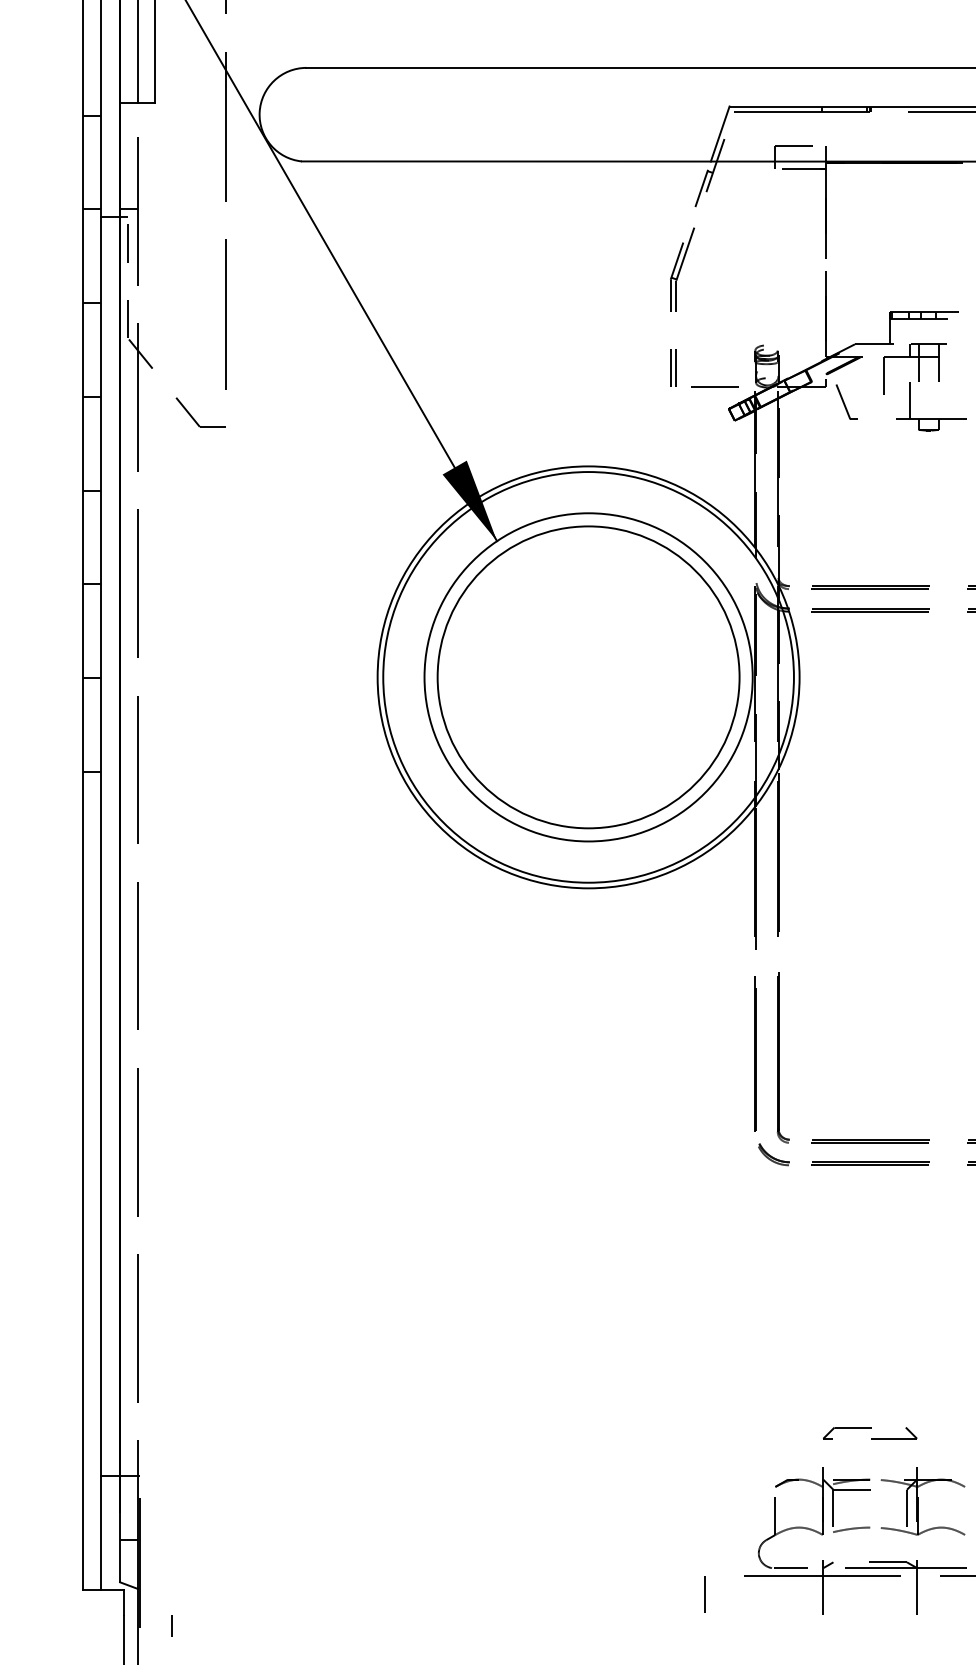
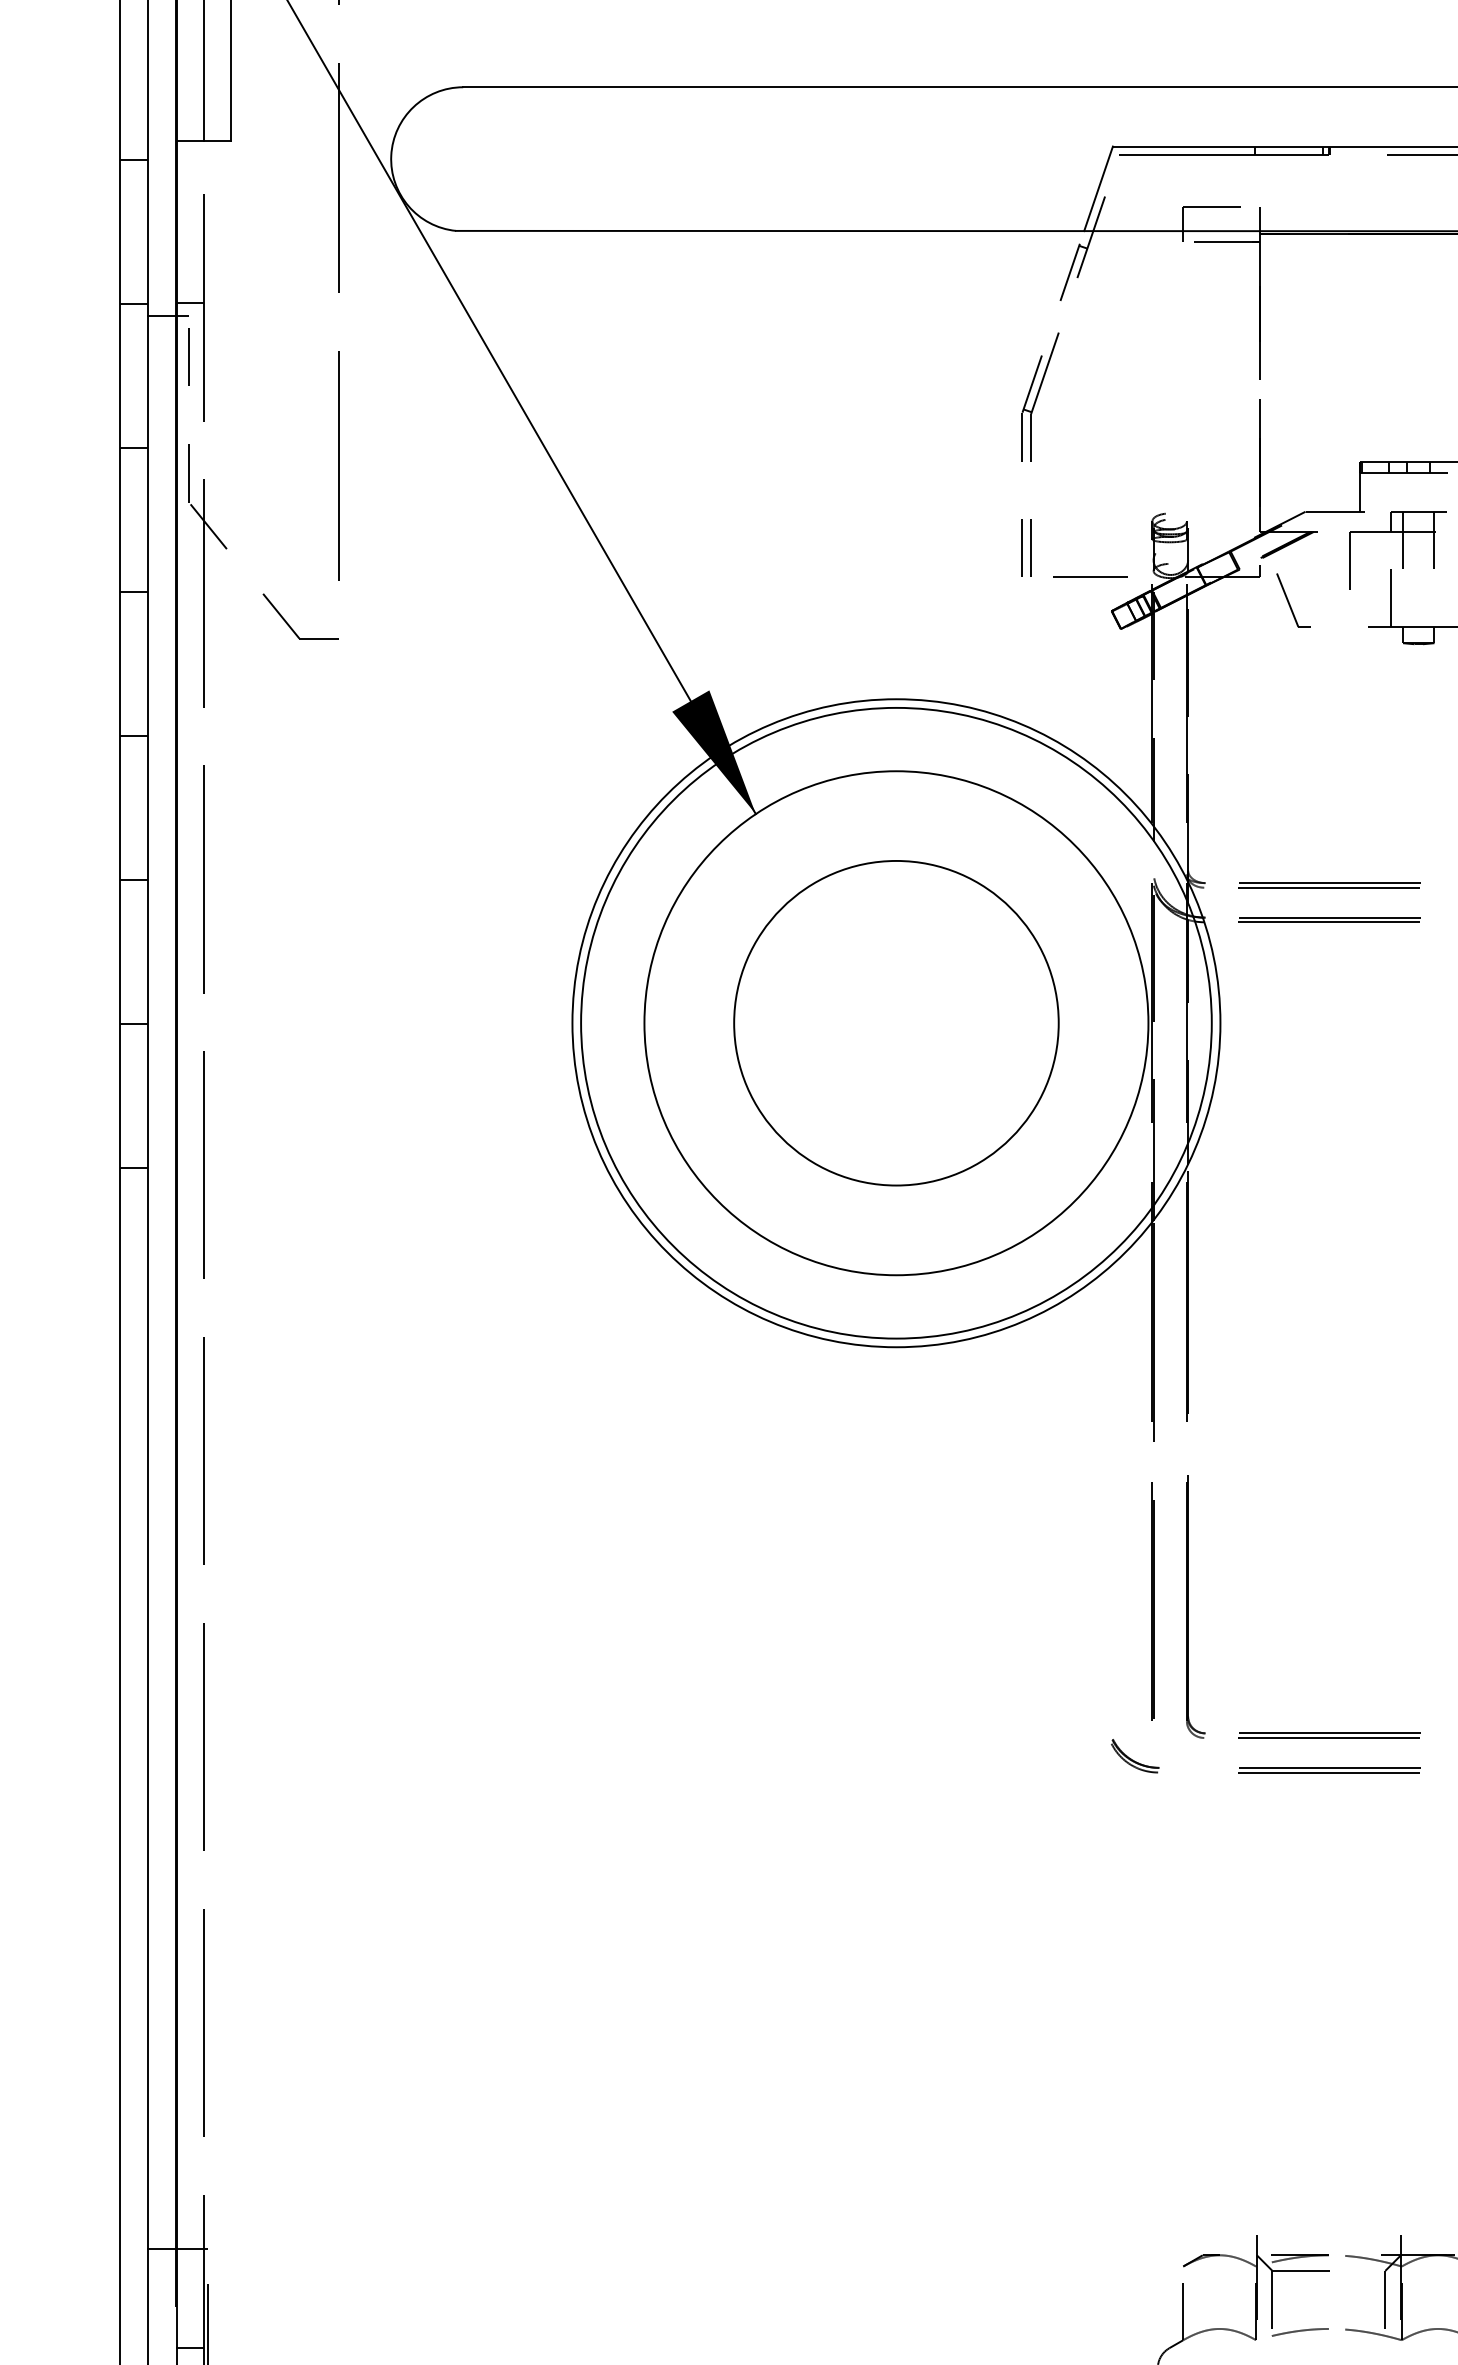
circle: (588, 677) -> (896, 1023), size x0.7
part: (773, 1154) -> (1134, 1755), moved
part: (870, 1433) -> (1329, 2184), removed

